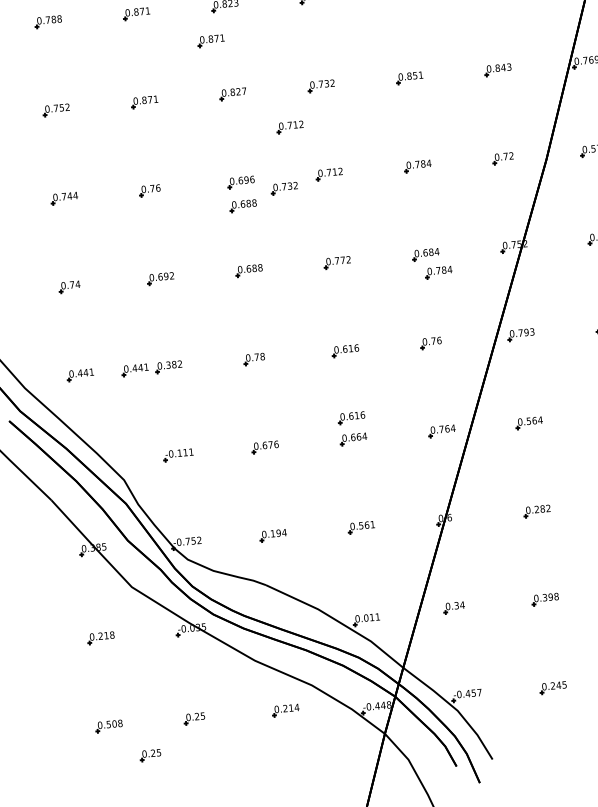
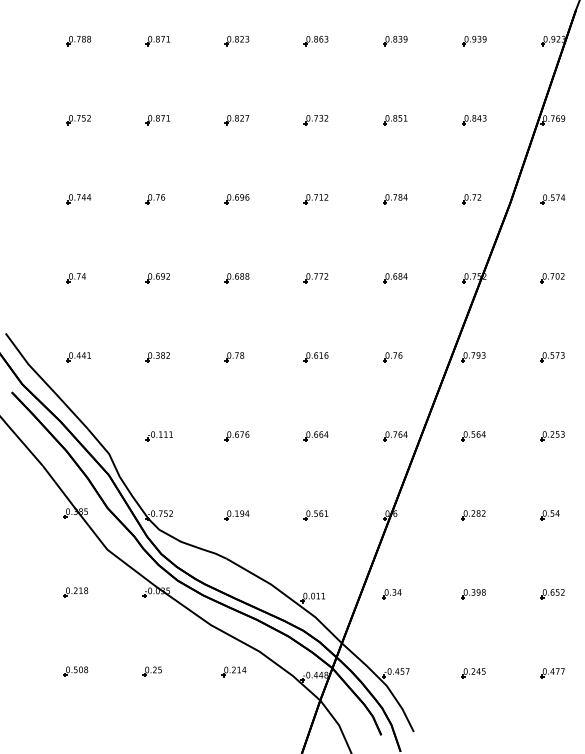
part: (210, 41) -> (221, 71), removed
part: (289, 127) -> (284, 154), removed
part: (283, 189) -> (274, 208), removed
part: (242, 206) -> (236, 220), removed
part: (438, 273) -> (405, 295), removed
part: (134, 370) -> (127, 357), removed
part: (350, 418) -> (315, 417), removed
part: (149, 755) -> (109, 700), removed

